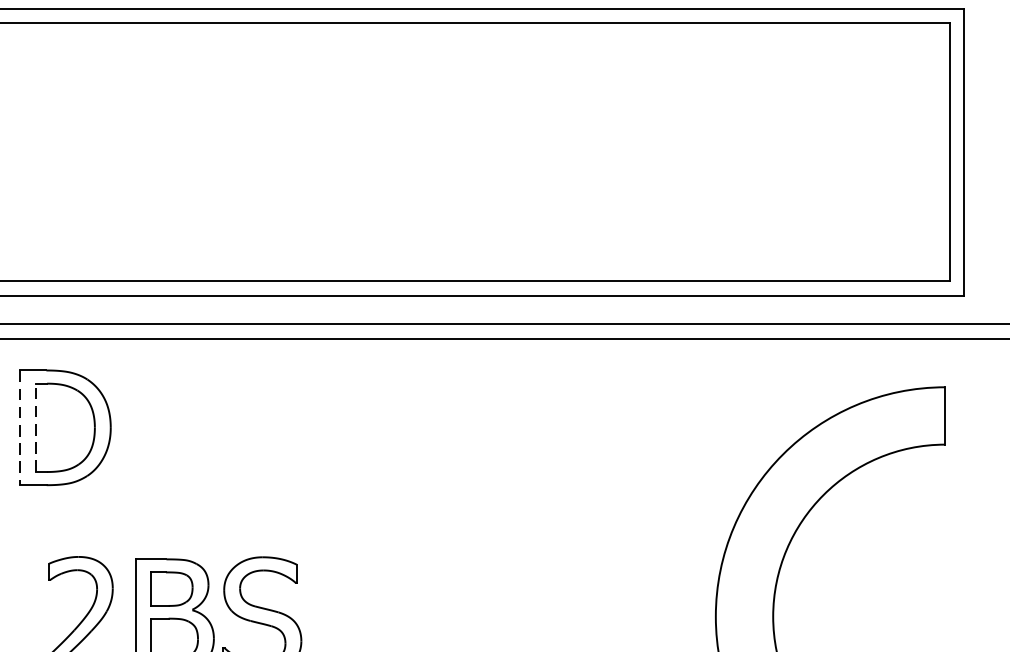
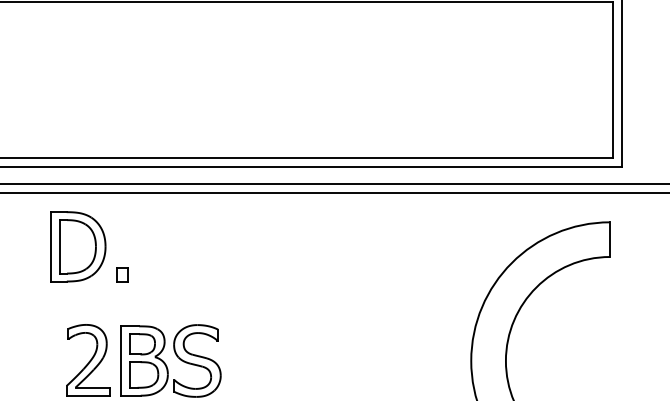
line: (19, 427) -> (50, 246), dashed -> solid
line: (36, 427) -> (60, 246), dashed -> solid
part: (138, 473) -> (122, 274), added

